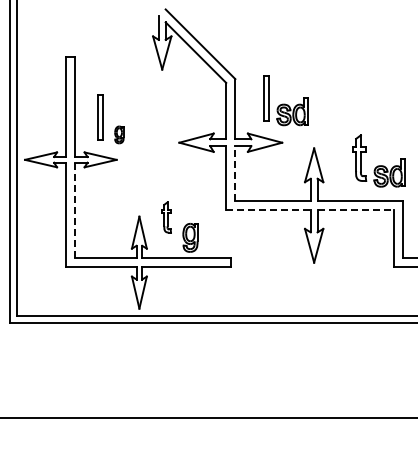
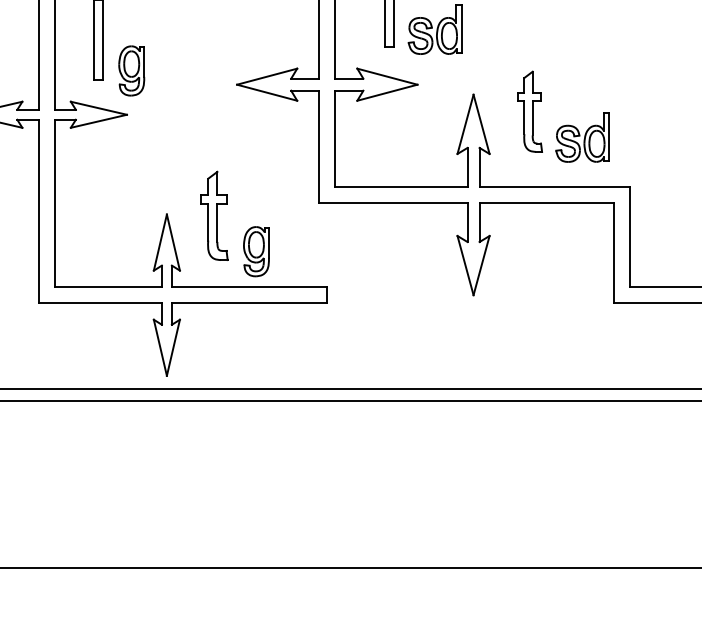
part: (119, 134) -> (131, 70), size x1.67
part: (378, 160) -> (563, 115), moved
line: (235, 173) -> (335, 138), dashed -> solid
line: (75, 210) -> (54, 203), dashed -> solid
line: (268, 210) -> (393, 203), dashed -> solid
line: (356, 210) -> (547, 203), dashed -> solid
part: (166, 217) -> (214, 215), size x1.67

